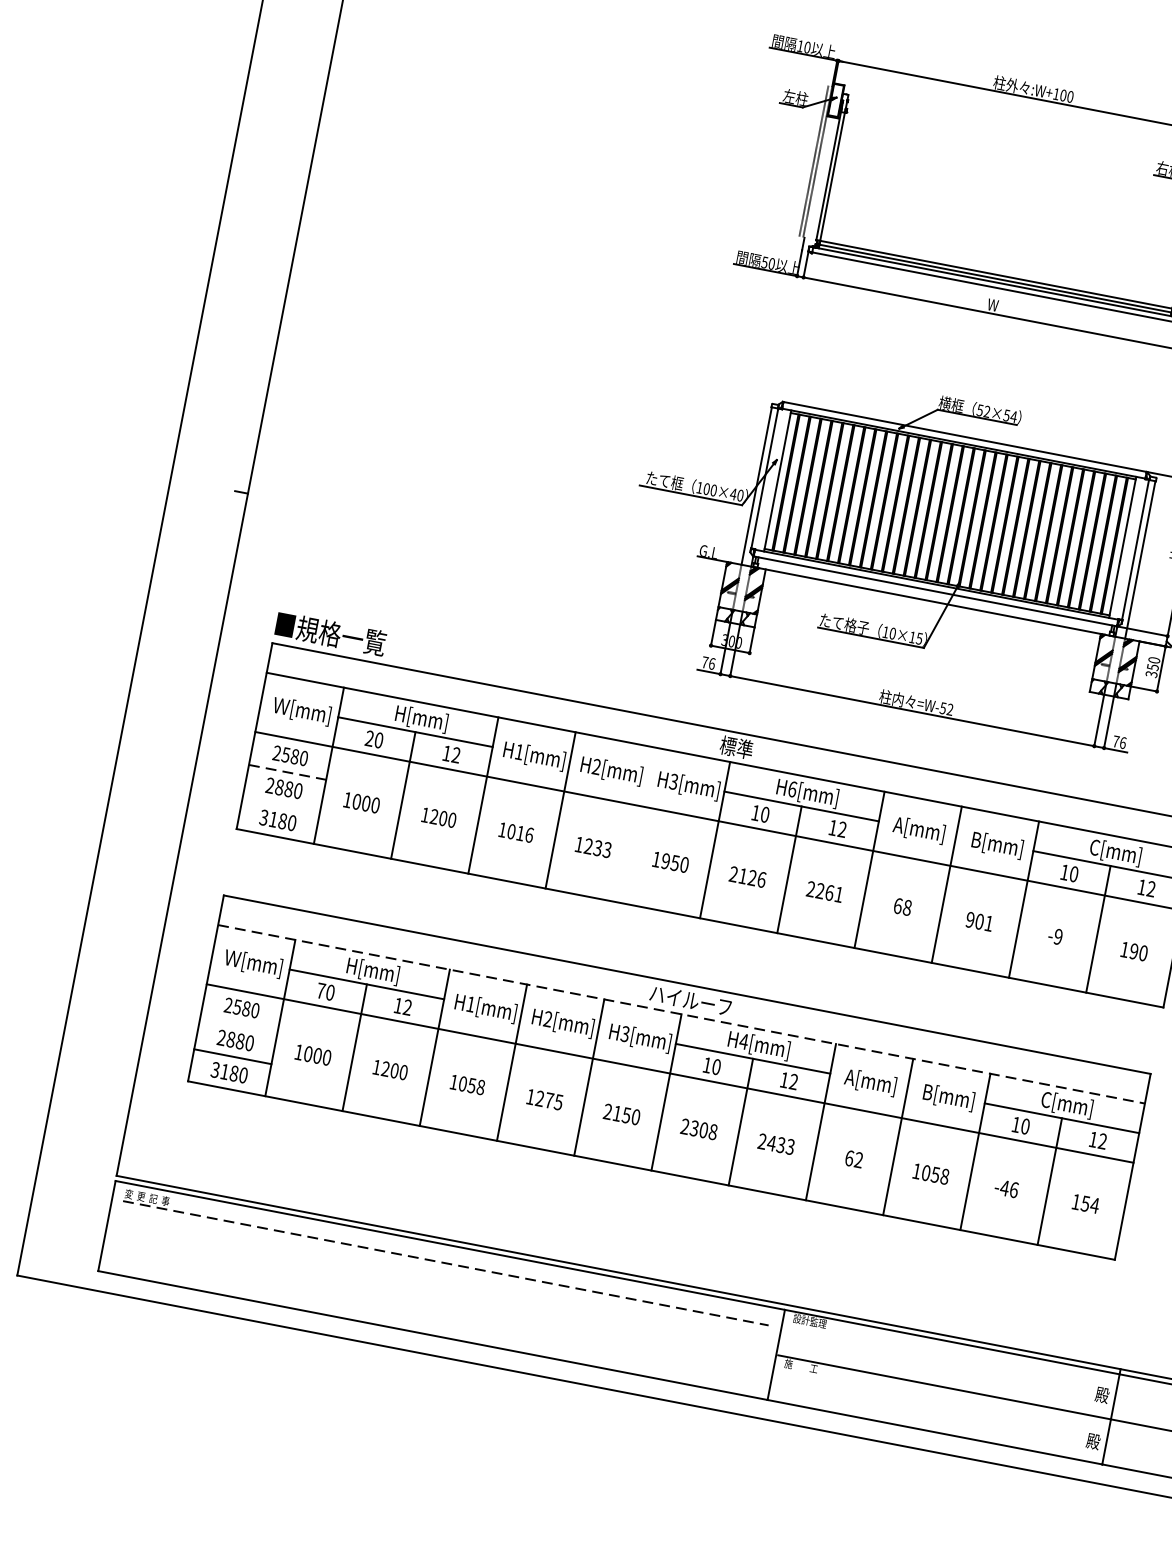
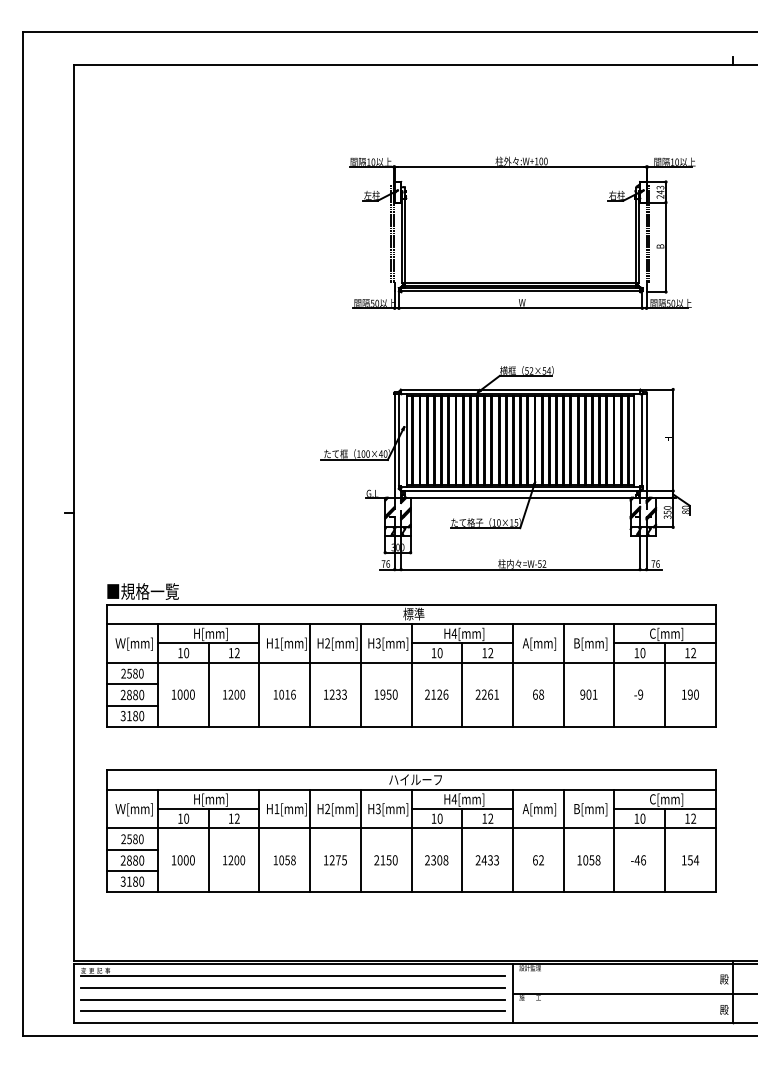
text: (369, 739) -> (180, 653), 20 -> 10
line: (288, 772) -> (133, 684), dashed -> solid
text: (792, 789) -> (454, 633), H6[mm] -> H4[mm]
line: (281, 804) -> (132, 705), added
line: (637, 823) -> (360, 674), added
text: (321, 990) -> (180, 818), 70 -> 10
line: (683, 1014) -> (412, 789), dashed -> solid
line: (238, 1025) -> (132, 850), added
line: (445, 1262) -> (292, 975), dashed -> solid
line: (442, 1280) -> (292, 987), added
line: (438, 1299) -> (292, 999), added
line: (435, 1317) -> (292, 1011), added

